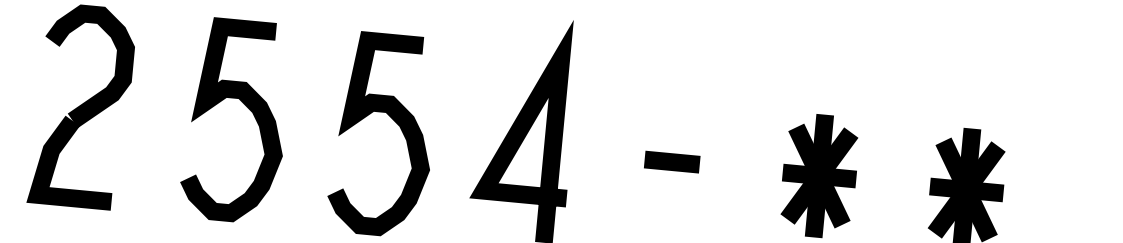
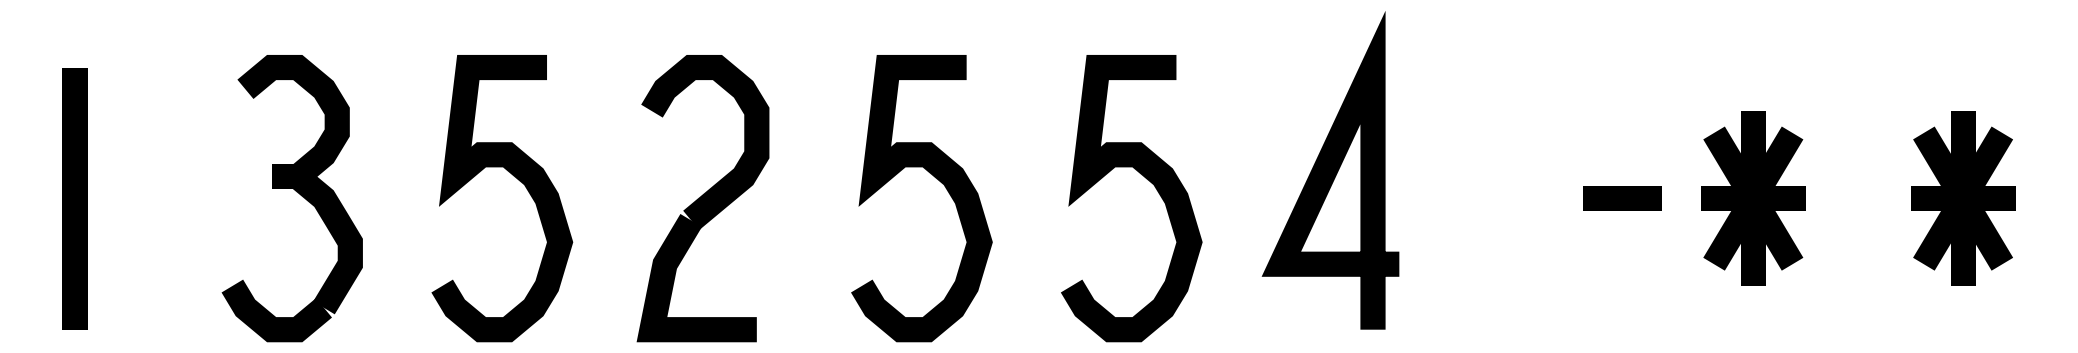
line: (672, 162) -> (1622, 198), moved

